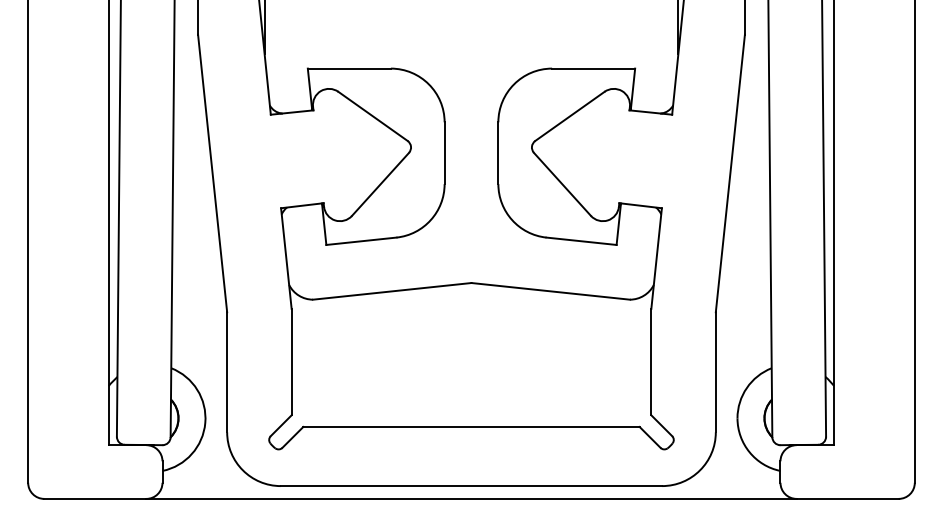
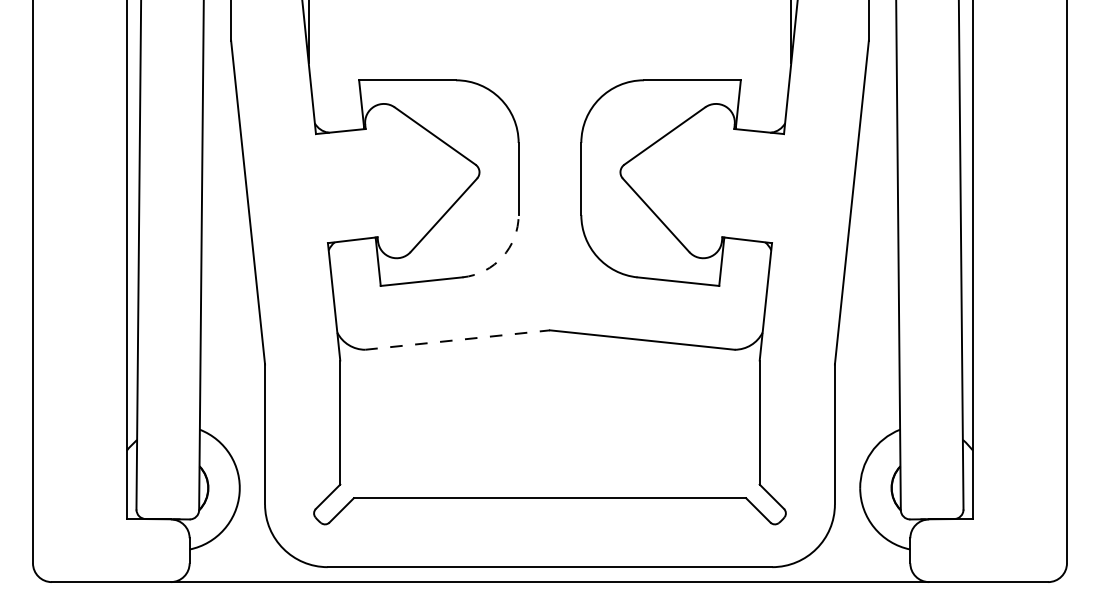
arc: (430, 219) -> (502, 256), solid -> dashed
line: (392, 291) -> (457, 340), solid -> dashed

